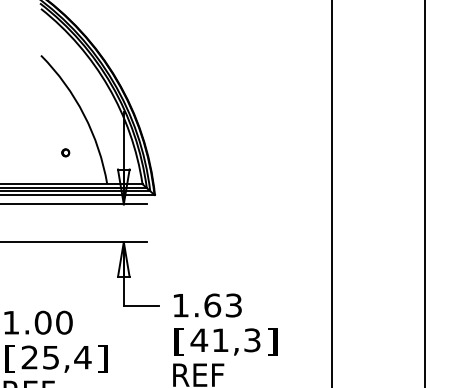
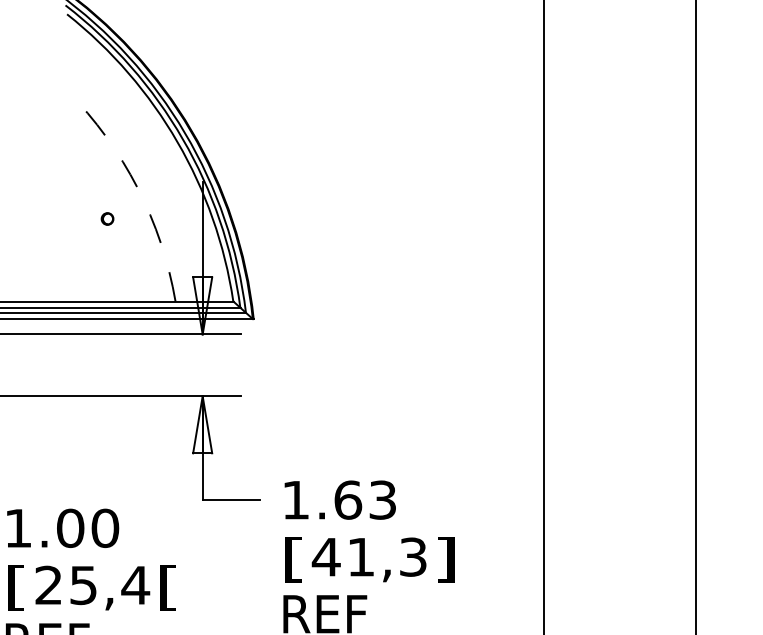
arc: (84, 114) -> (138, 187), solid -> dashed
part: (65, 152) -> (107, 218), moved
text: (102, 358) -> (167, 586), ] -> [

